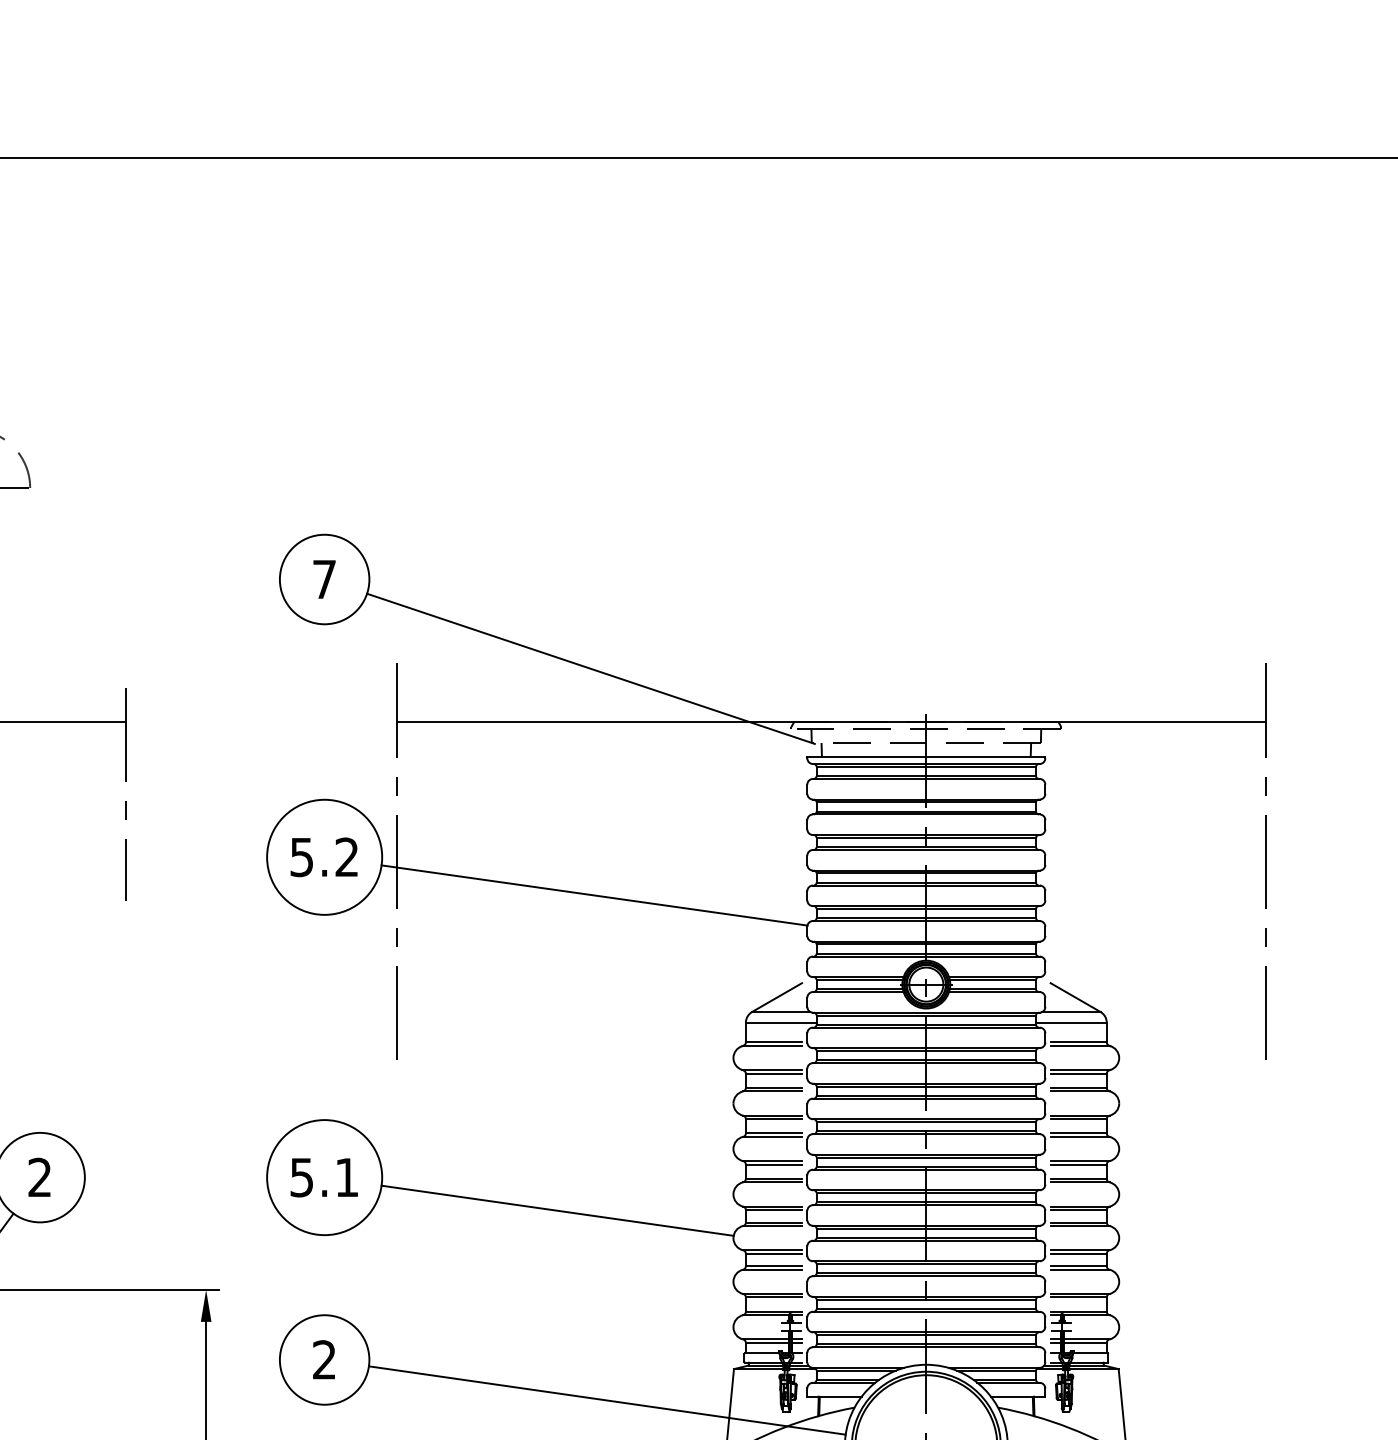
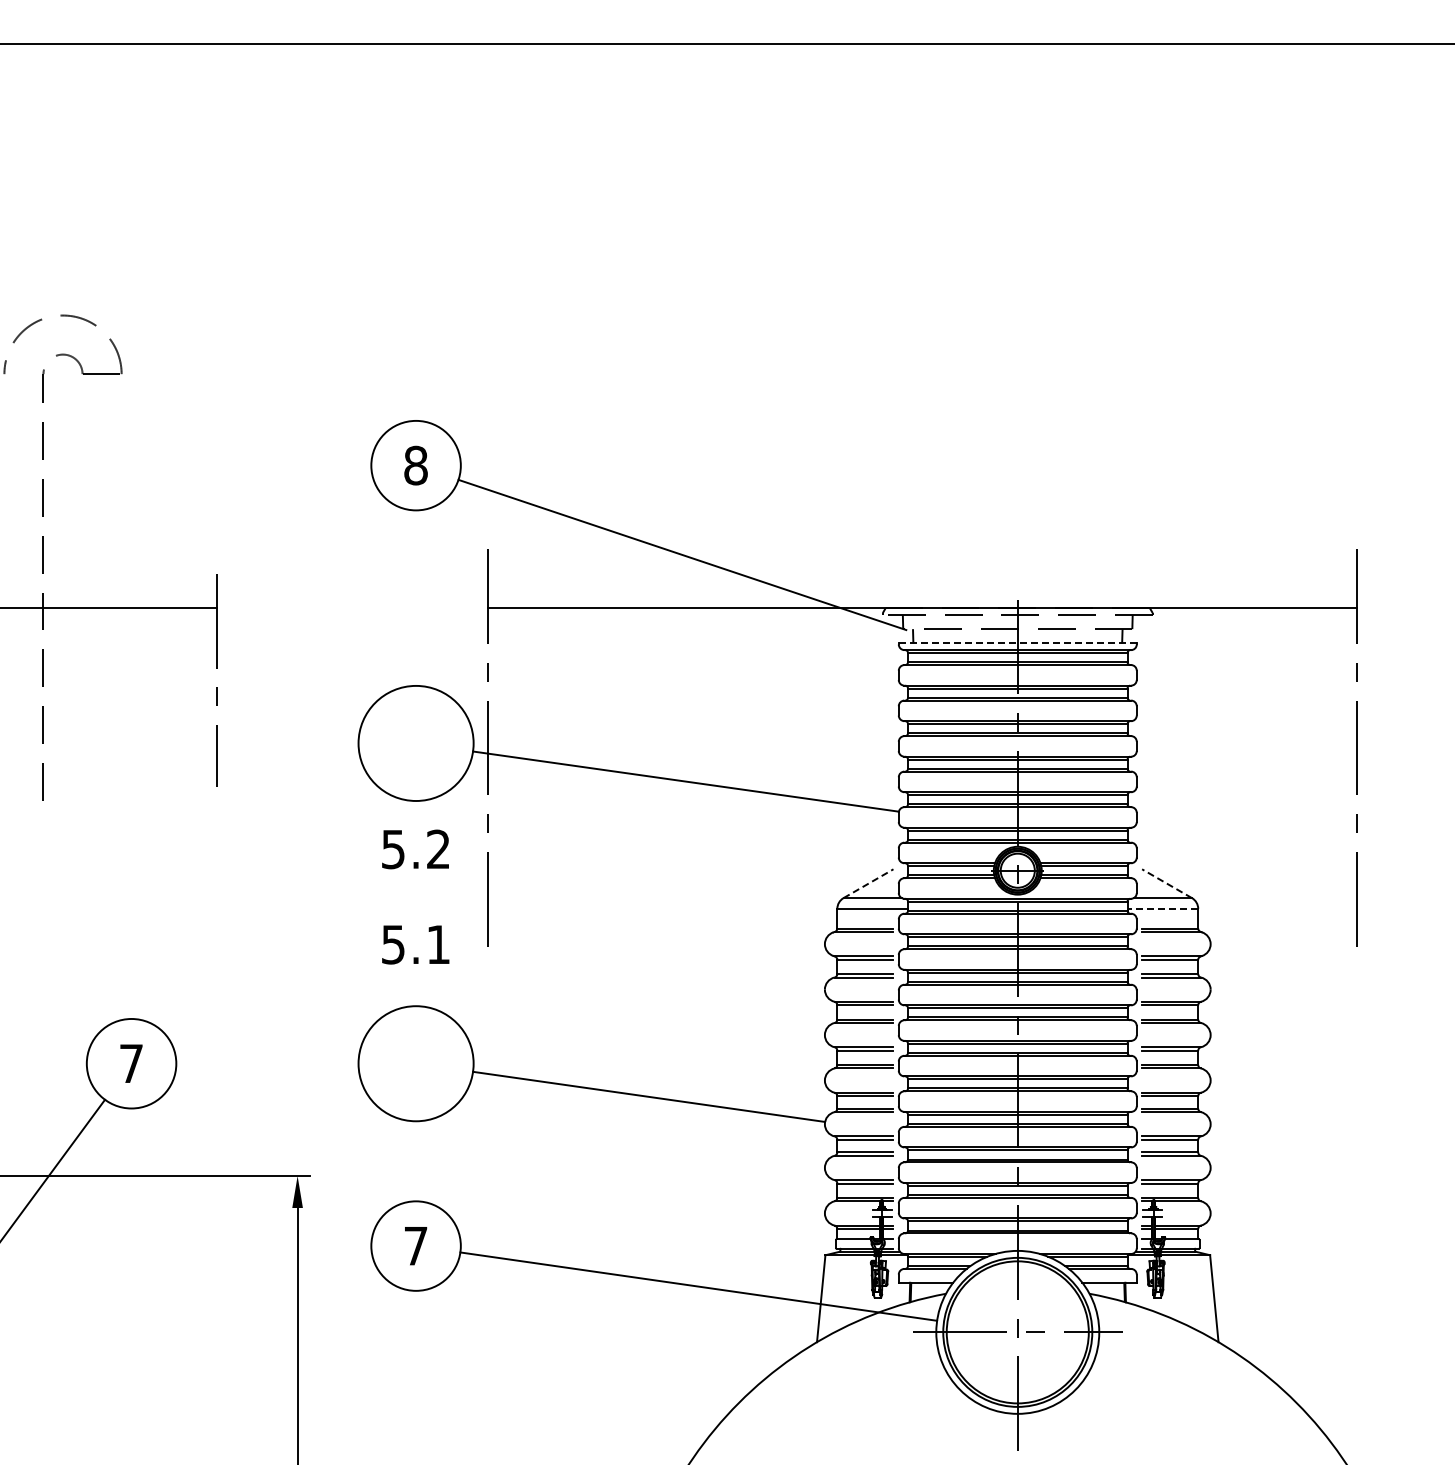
text: (324, 579) -> (415, 465), 7 -> 8
line: (926, 757) -> (1017, 643), solid -> dashed
text: (324, 857) -> (415, 849), moved
line: (777, 997) -> (868, 883), solid -> dashed
line: (1076, 997) -> (1167, 883), solid -> dashed
line: (1071, 1022) -> (1162, 908), solid -> dashed
text: (40, 1176) -> (131, 1062), 2 -> 7
text: (324, 1177) -> (415, 944), moved
text: (324, 1359) -> (415, 1245), 2 -> 7

